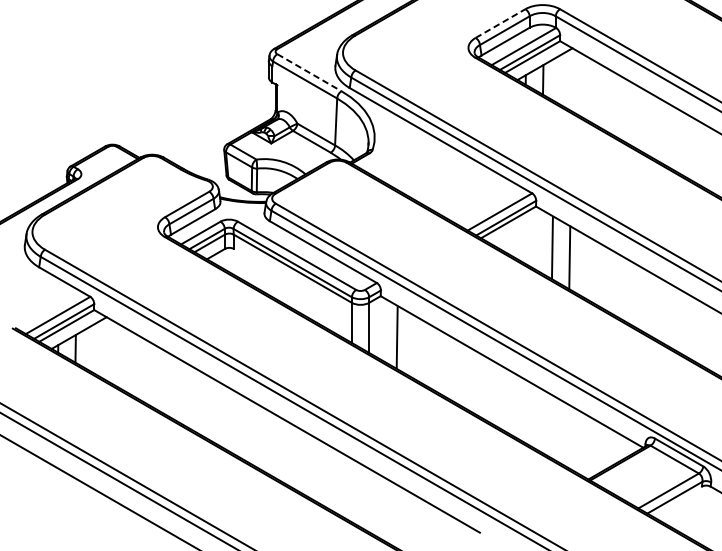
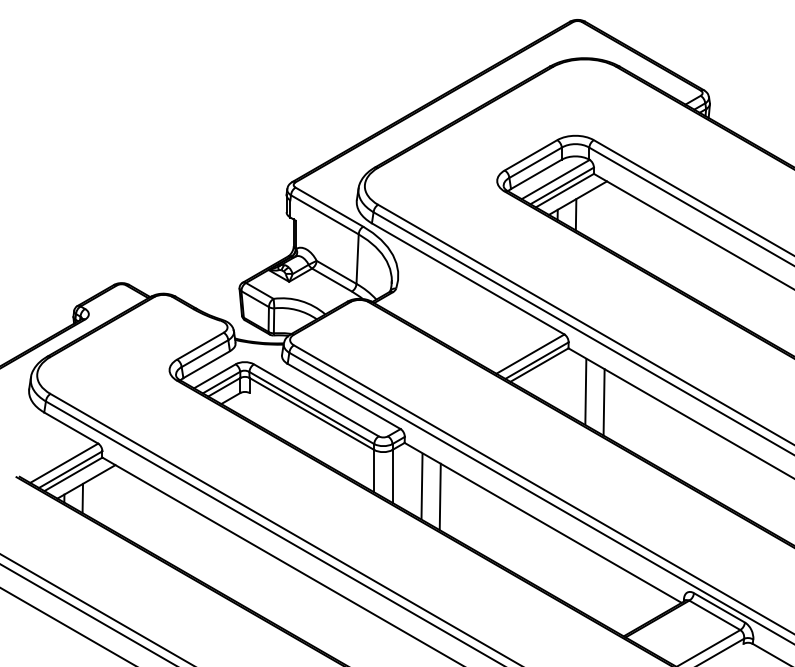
line: (500, 23) -> (531, 155), dashed -> solid
line: (309, 73) -> (329, 207), dashed -> solid
line: (413, 346) -> (439, 496), added

